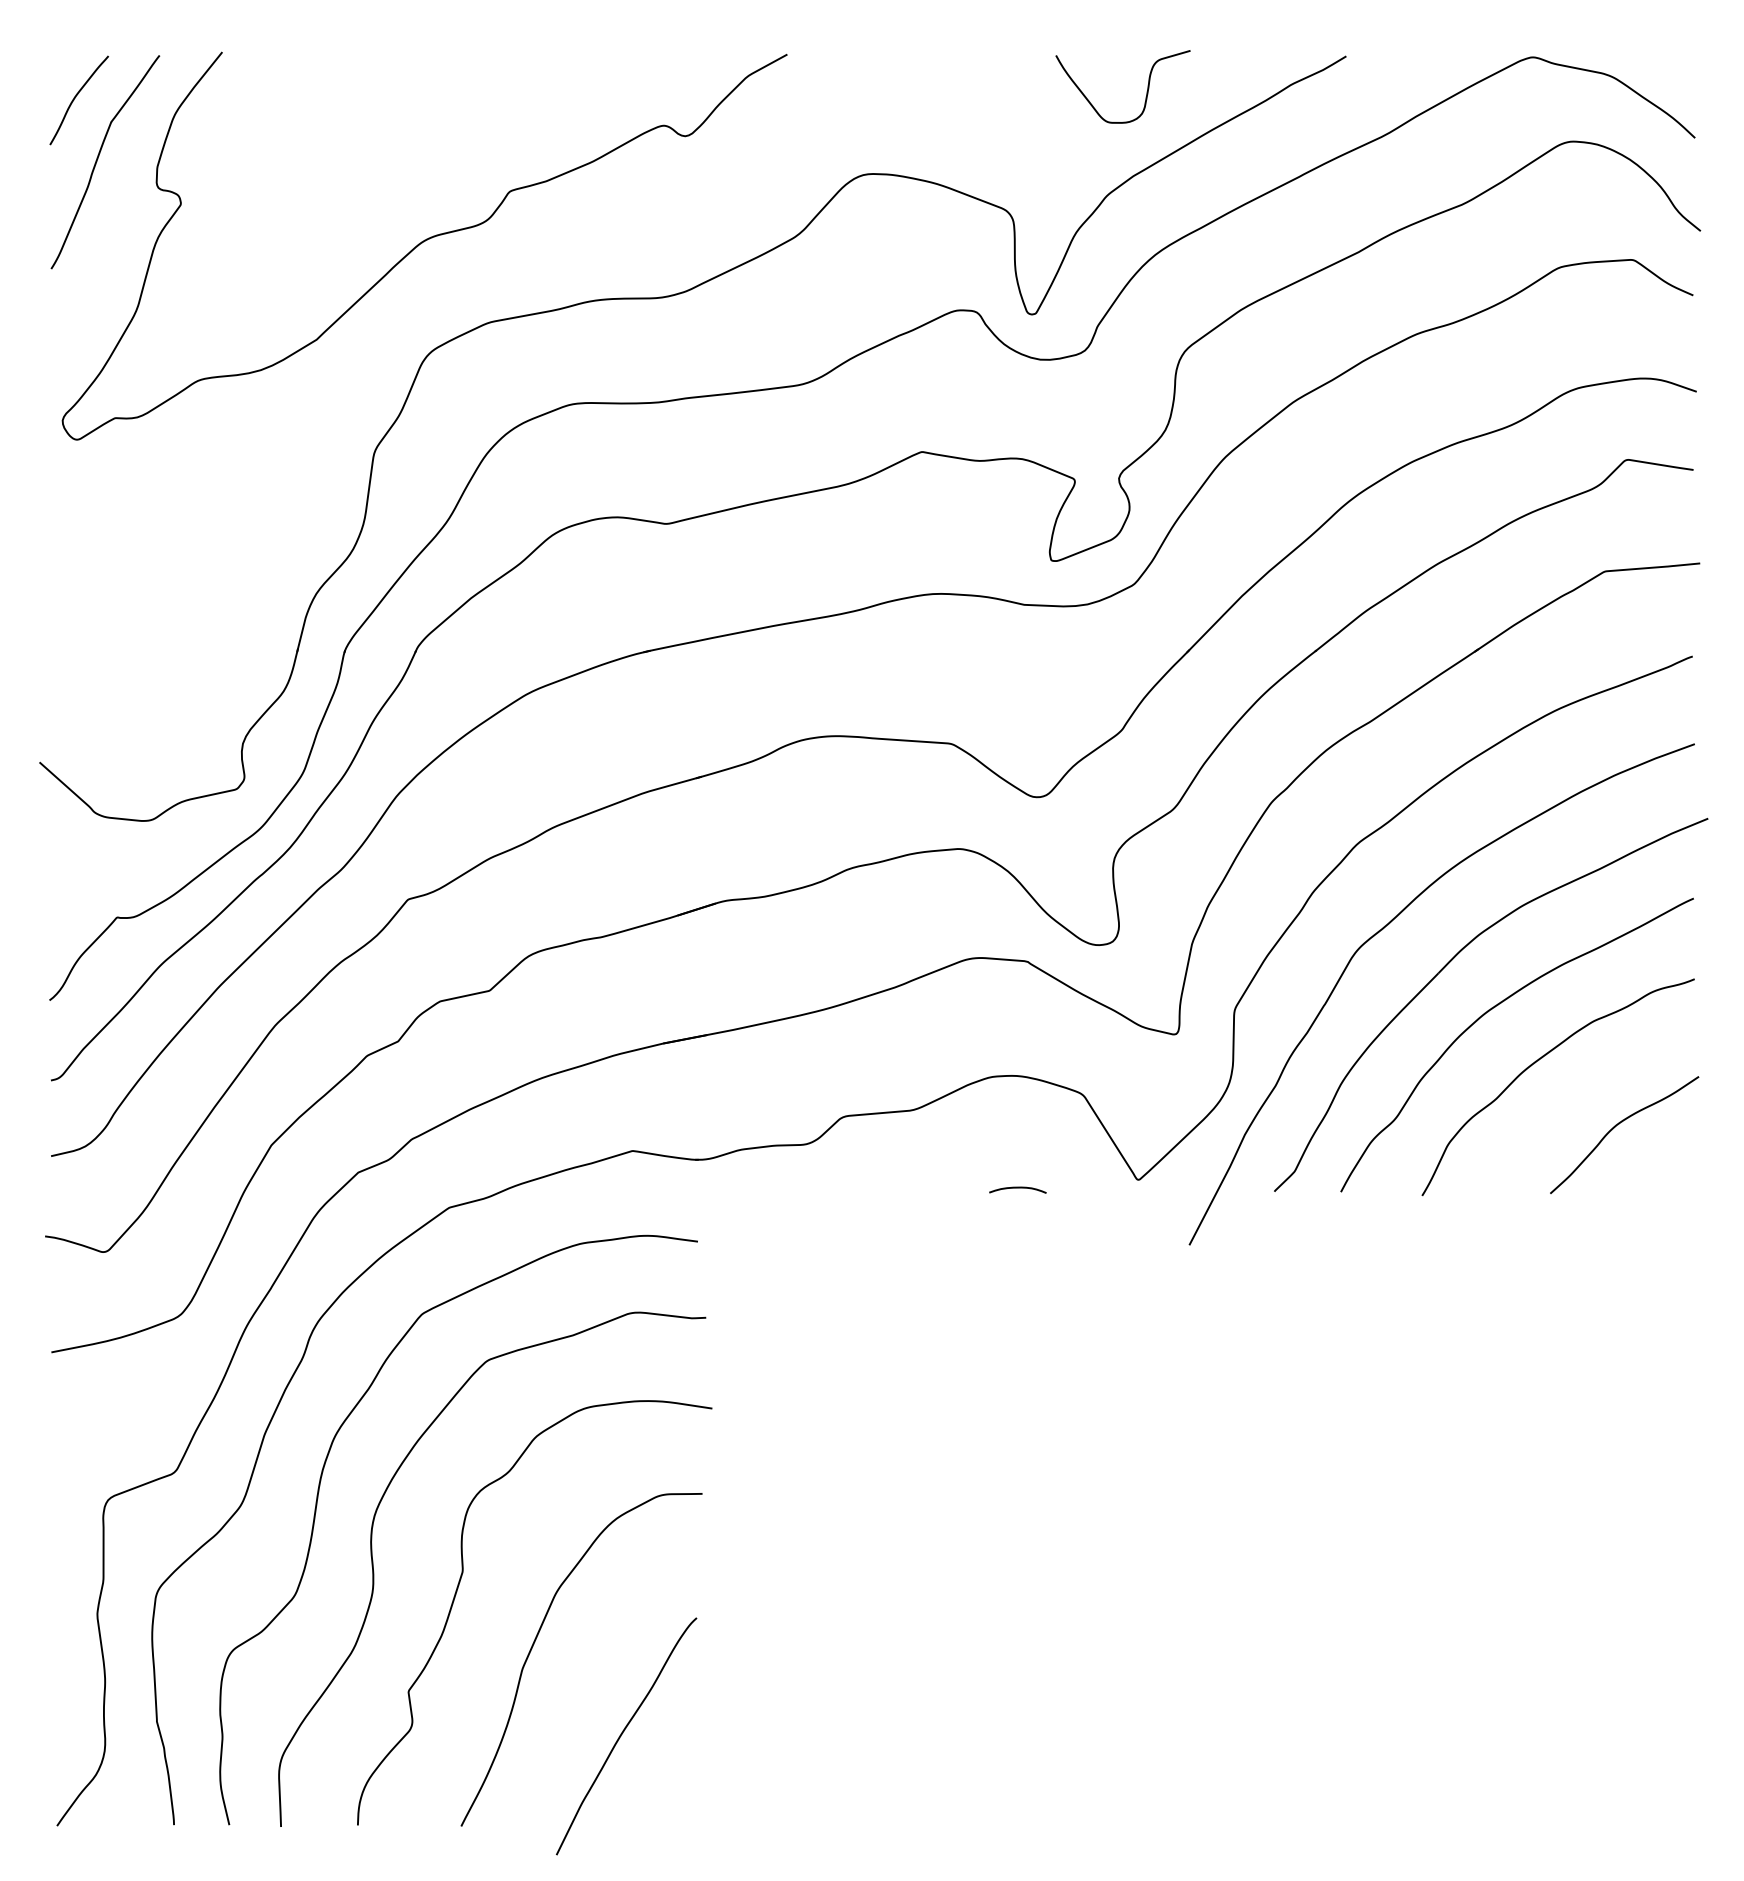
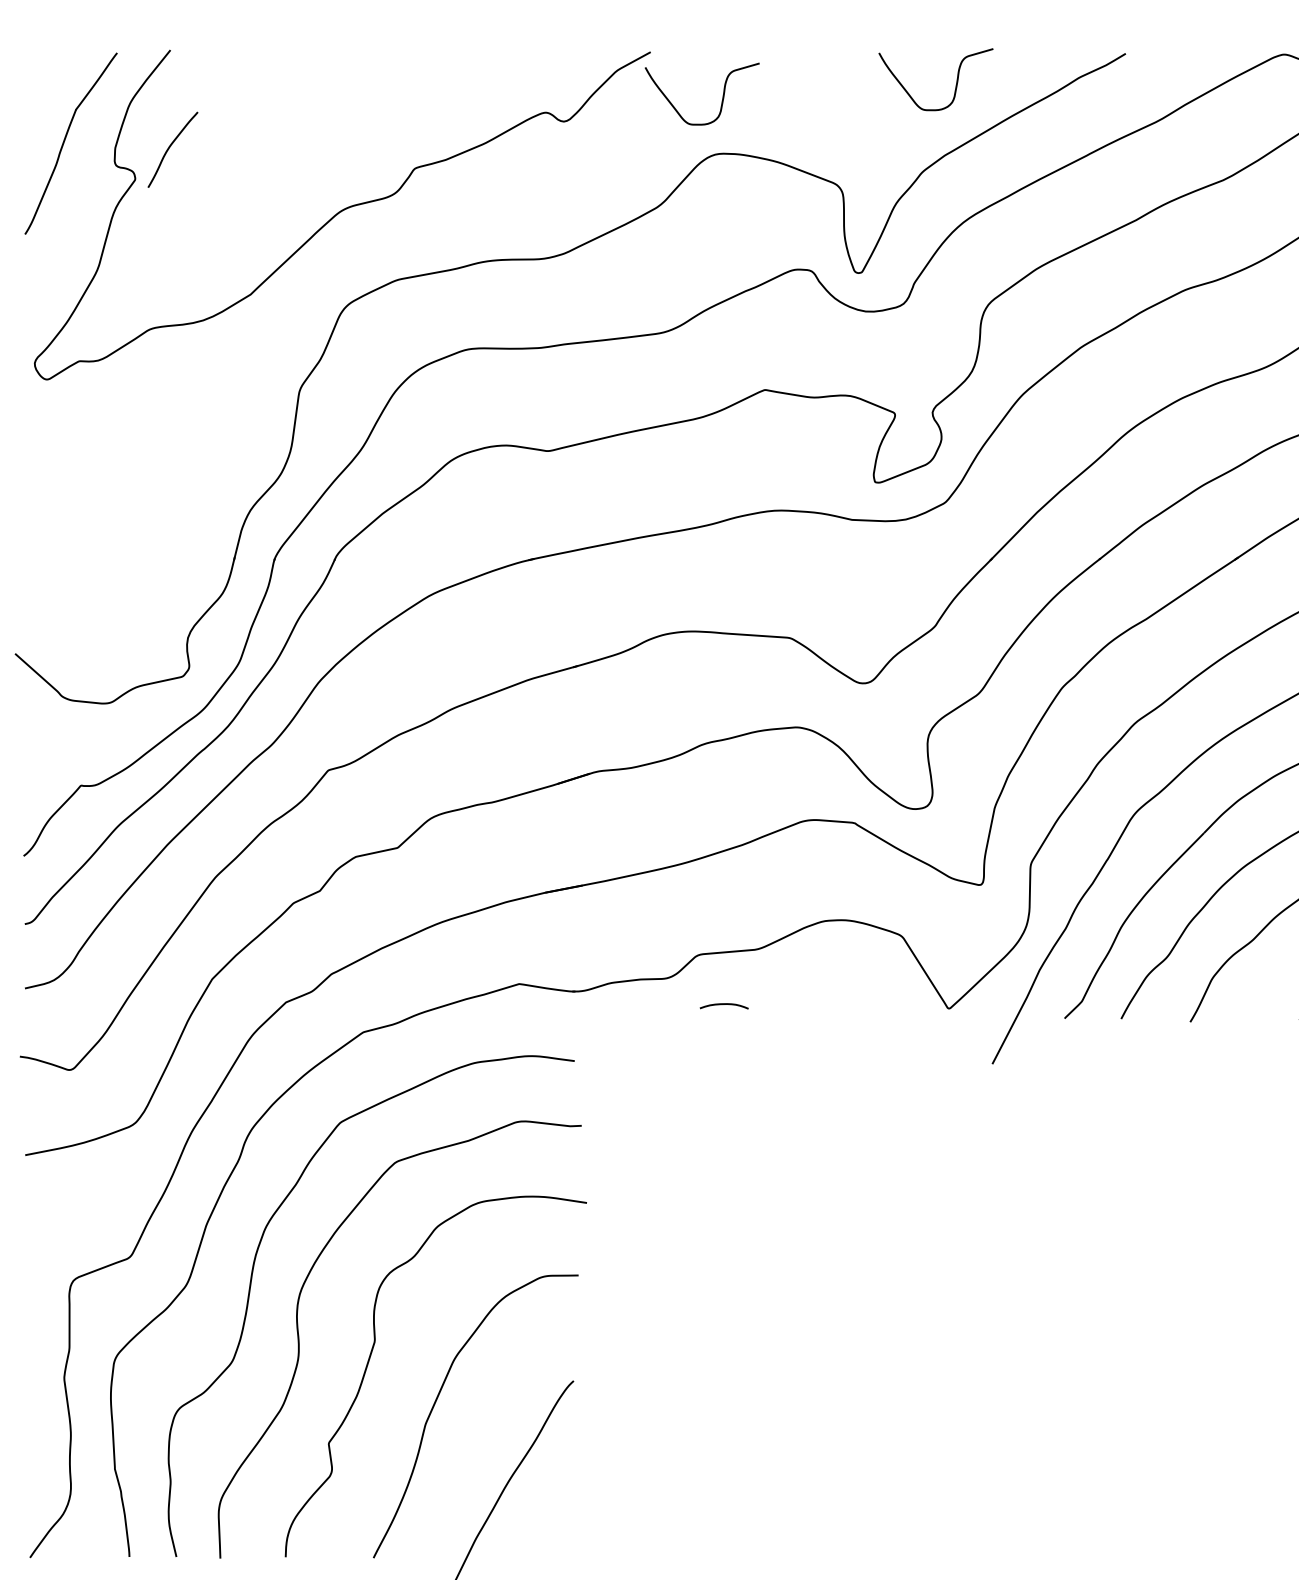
curve: (76, 97) -> (170, 147), moved
curve: (871, 108) -> (722, 98), added
curve: (1017, 1188) -> (723, 1004), moved

